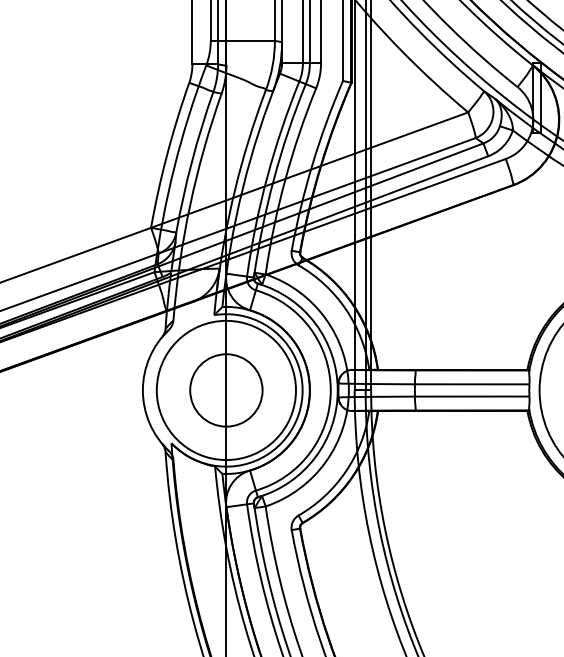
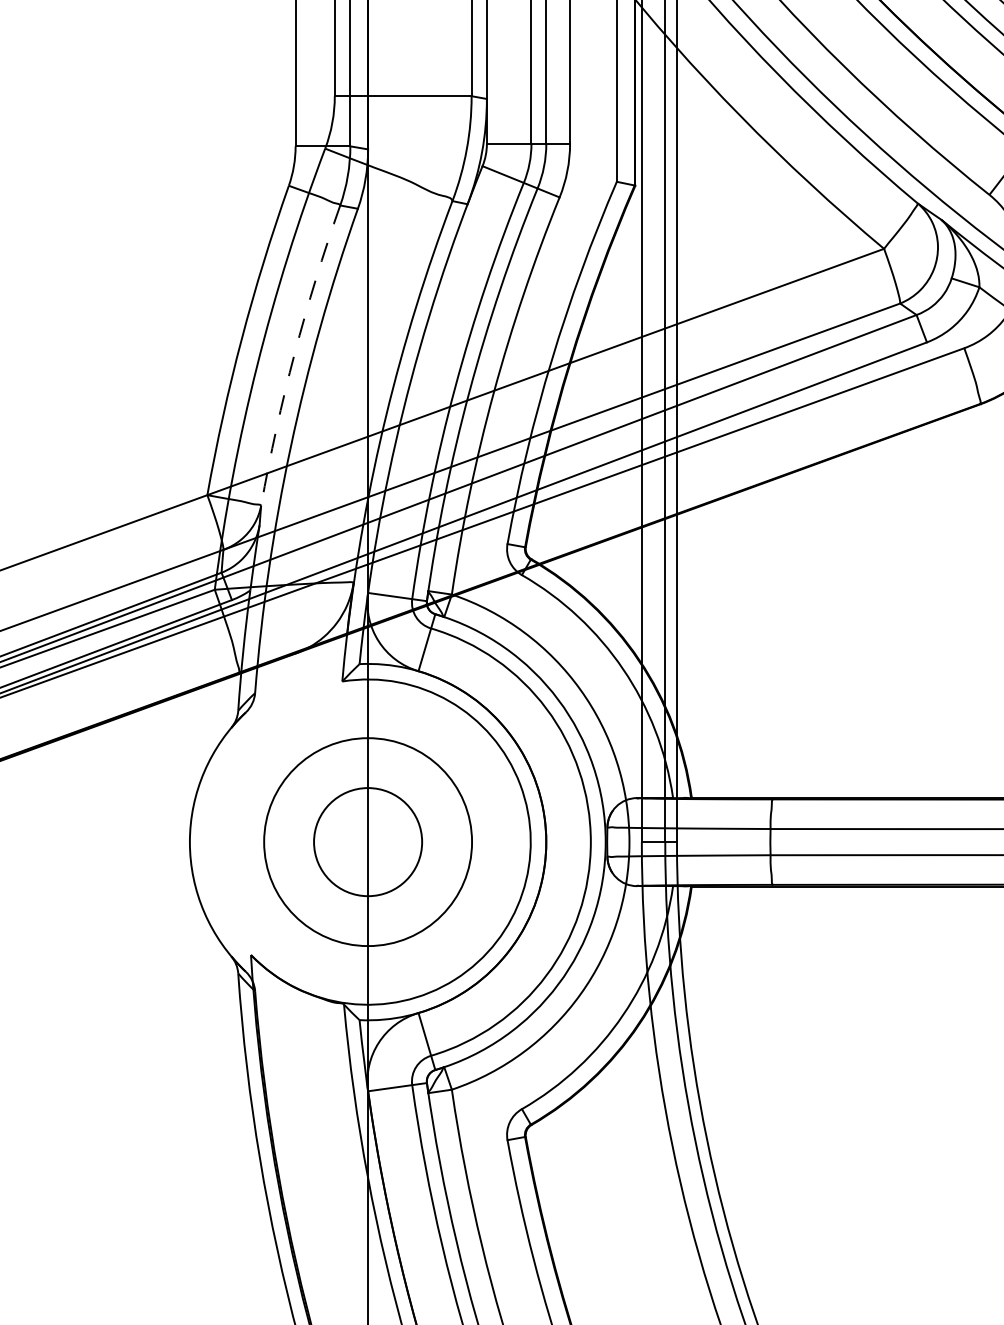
arc: (191, 161) -> (293, 353), solid -> dashed
circle: (225, 390) -> (366, 842), size x0.7
circle: (226, 390) -> (368, 842), size x0.7

